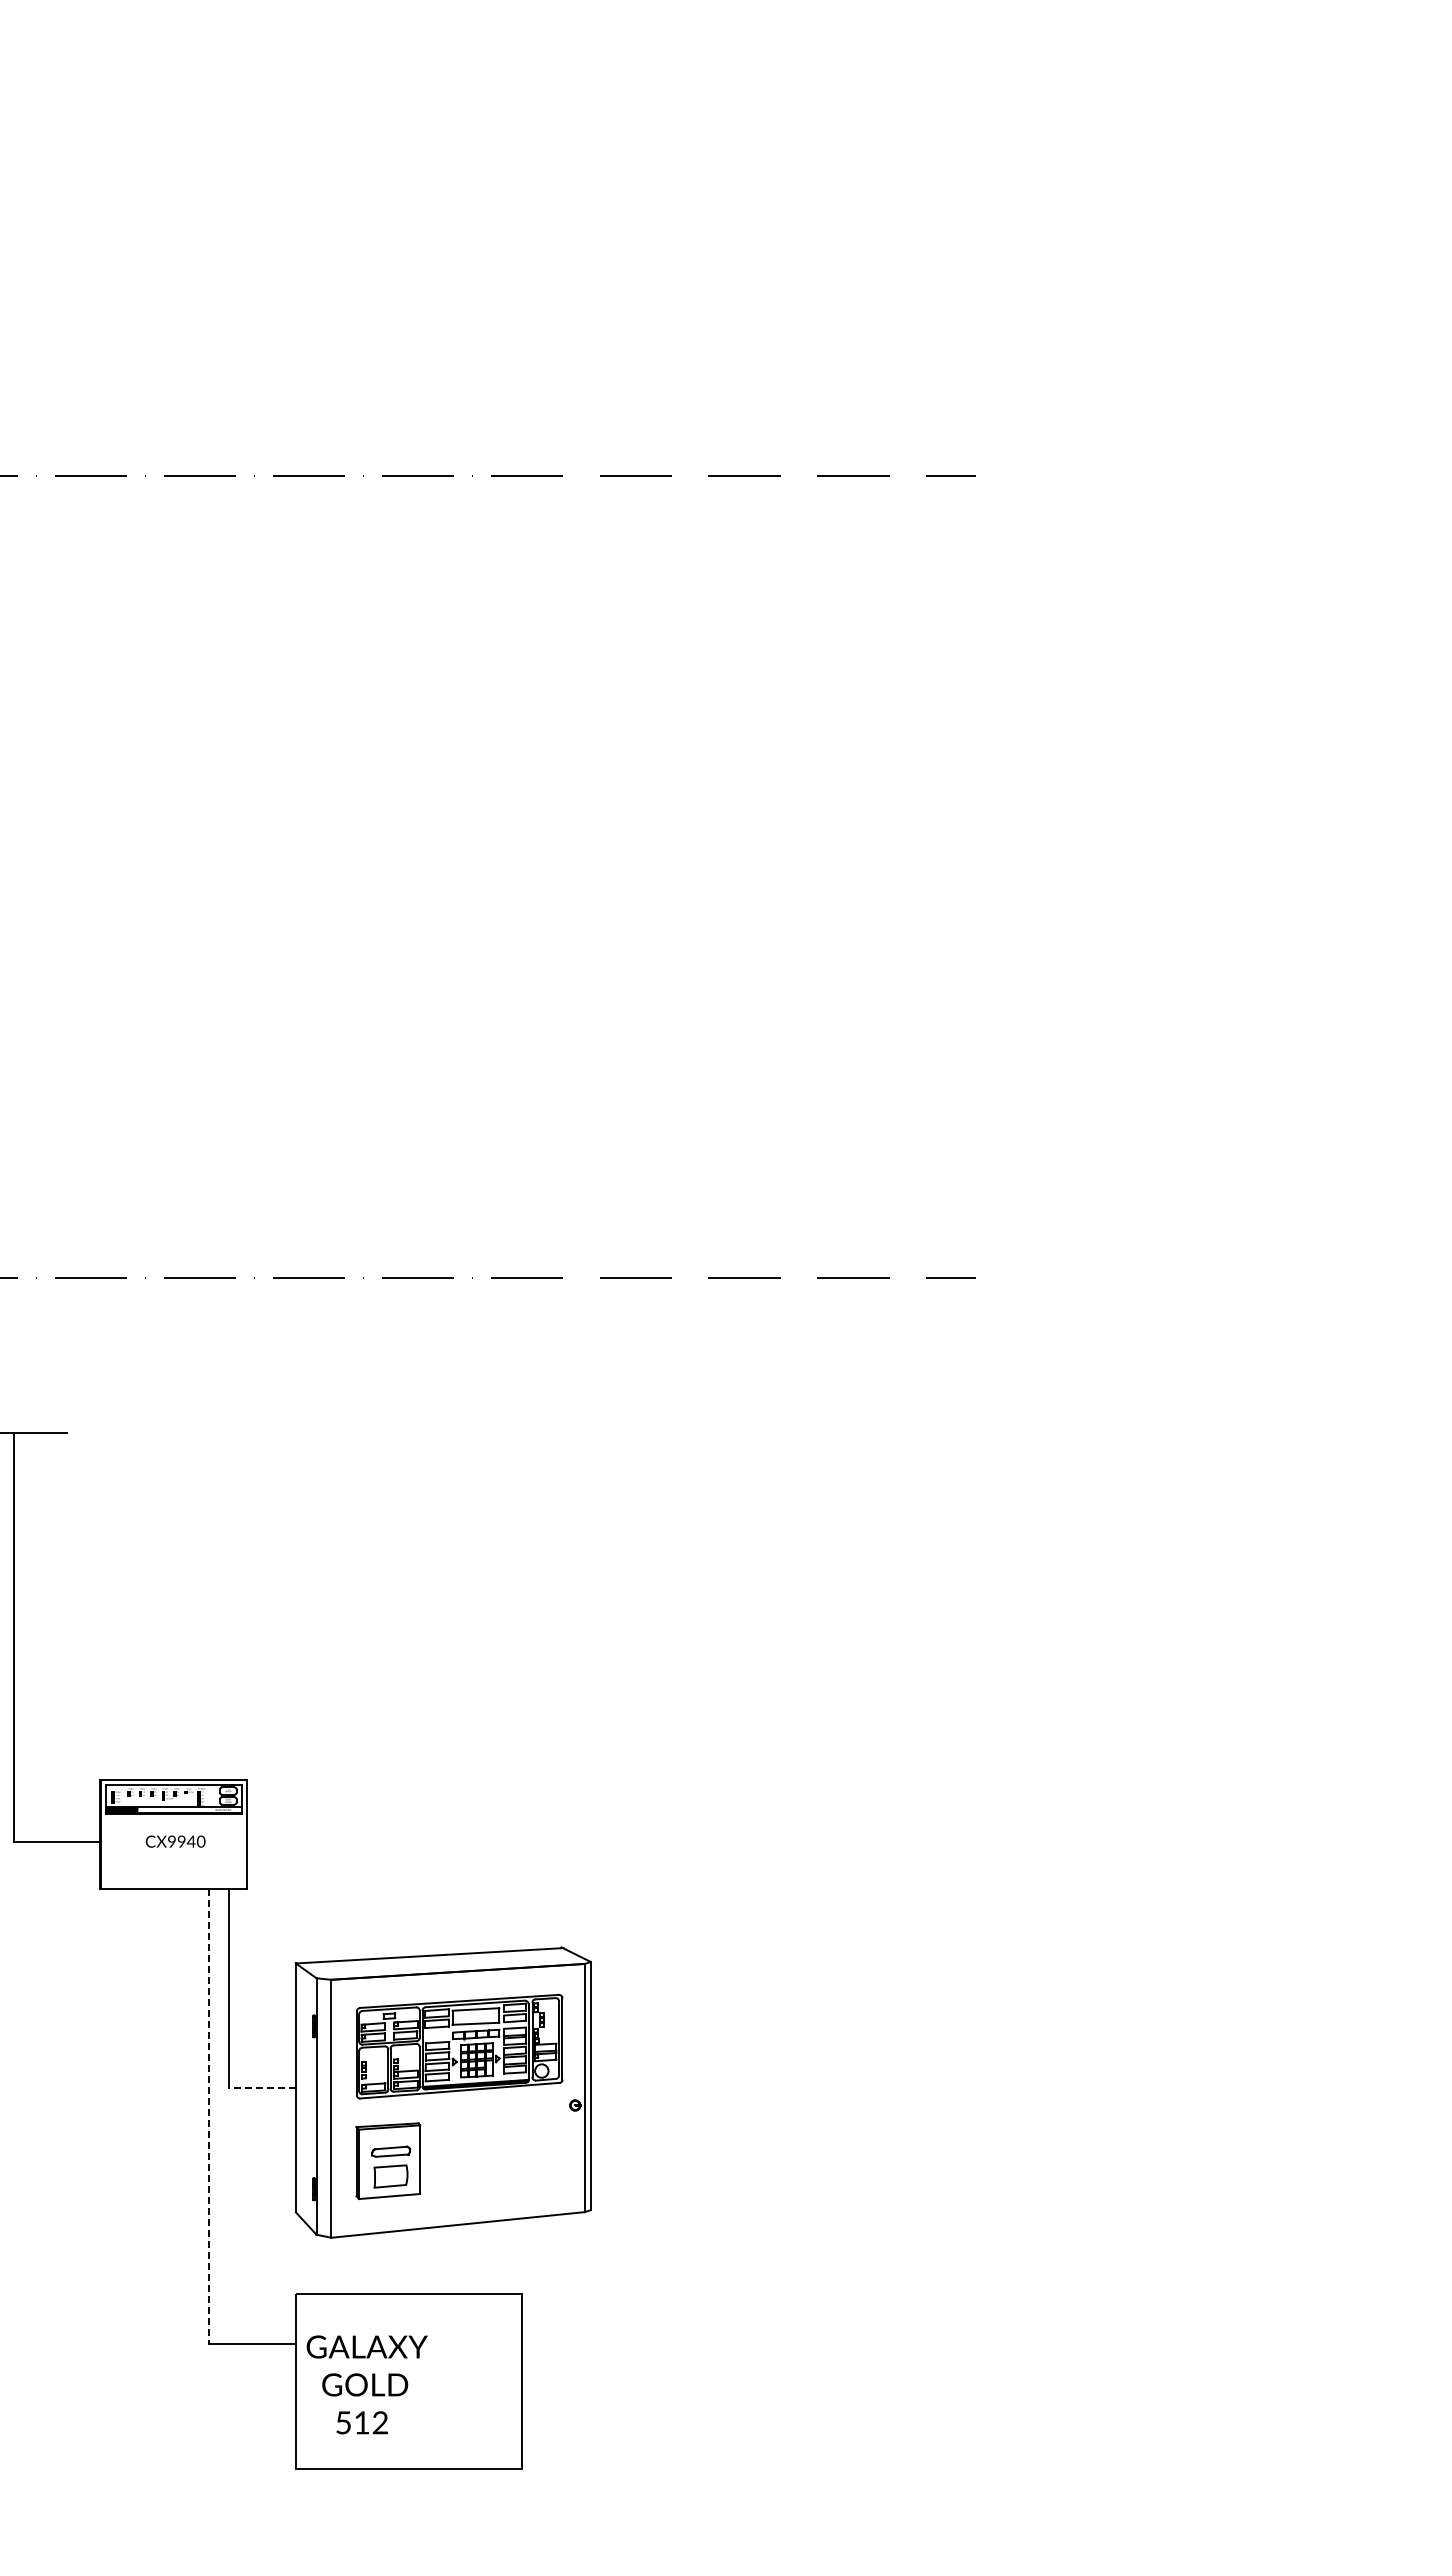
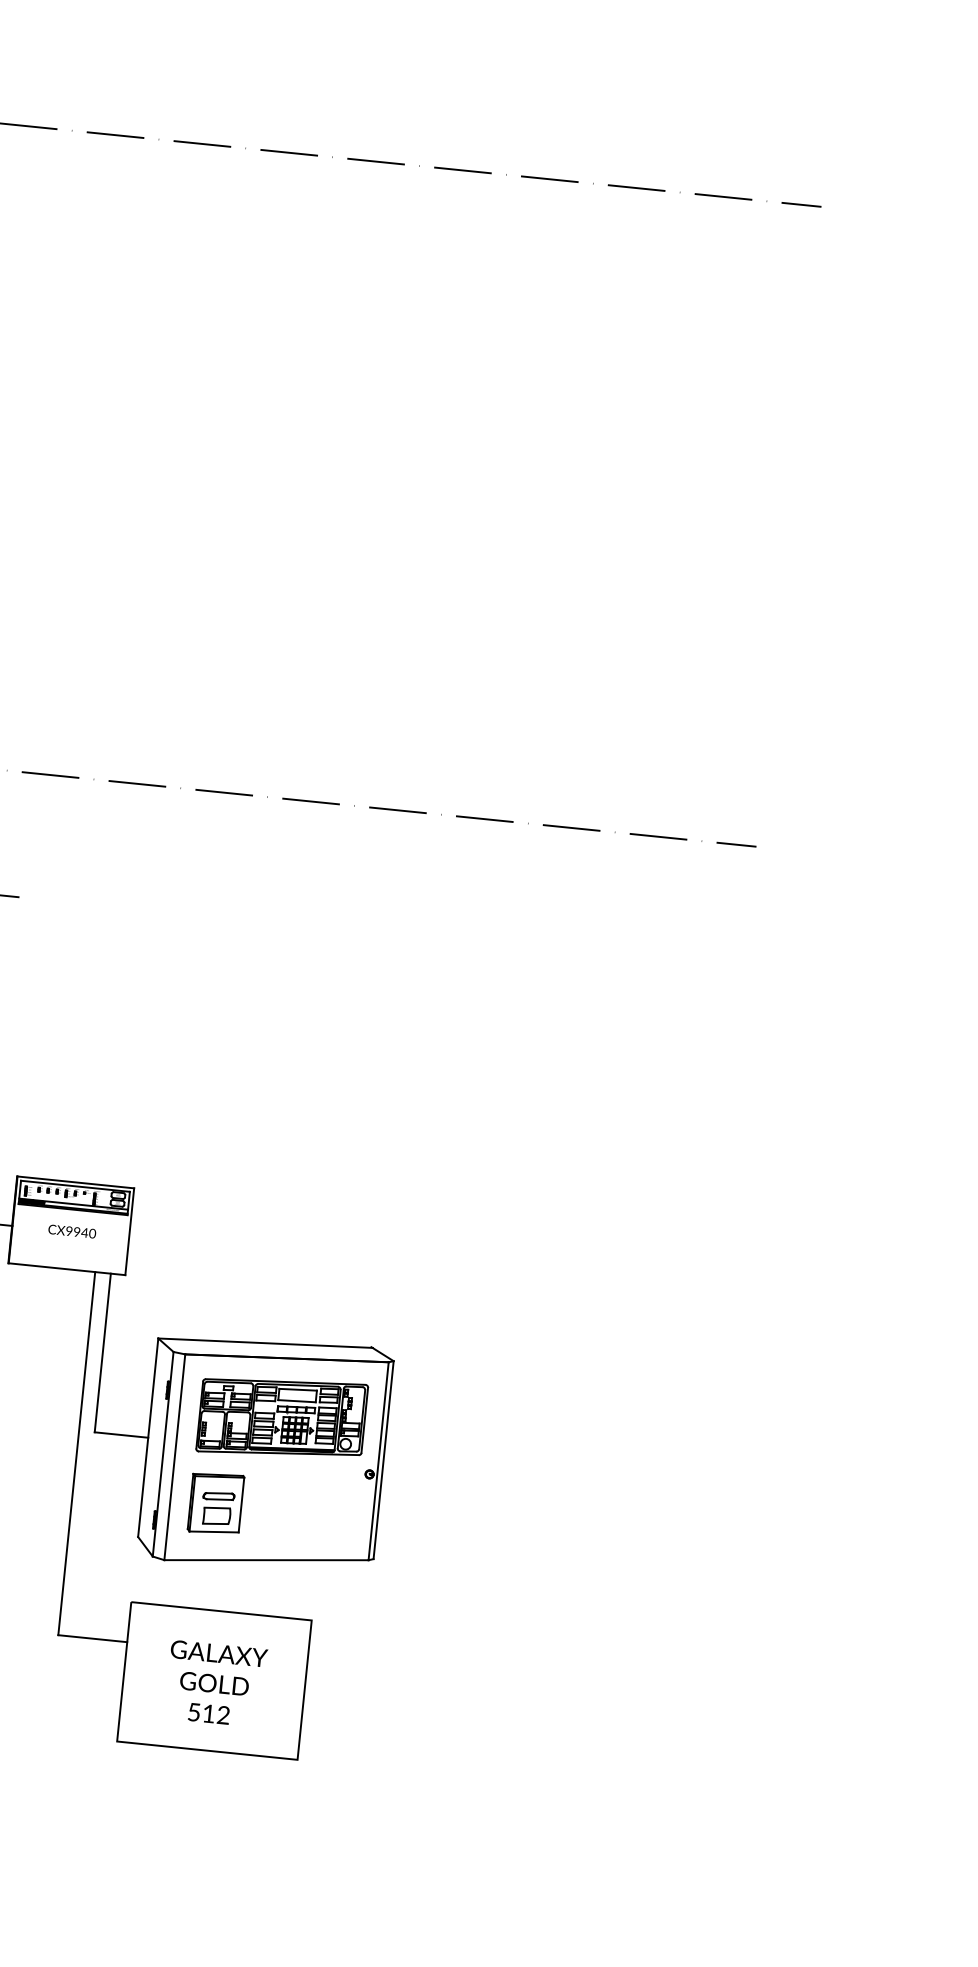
line: (262, 2087) -> (121, 1434), dashed -> solid
line: (209, 2116) -> (76, 1453), dashed -> solid
text: (366, 2384) -> (215, 1683), moved

